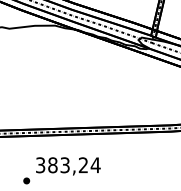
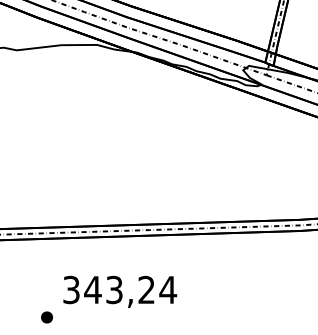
text: (52, 165) -> (92, 290), 383,24 -> 343,24

